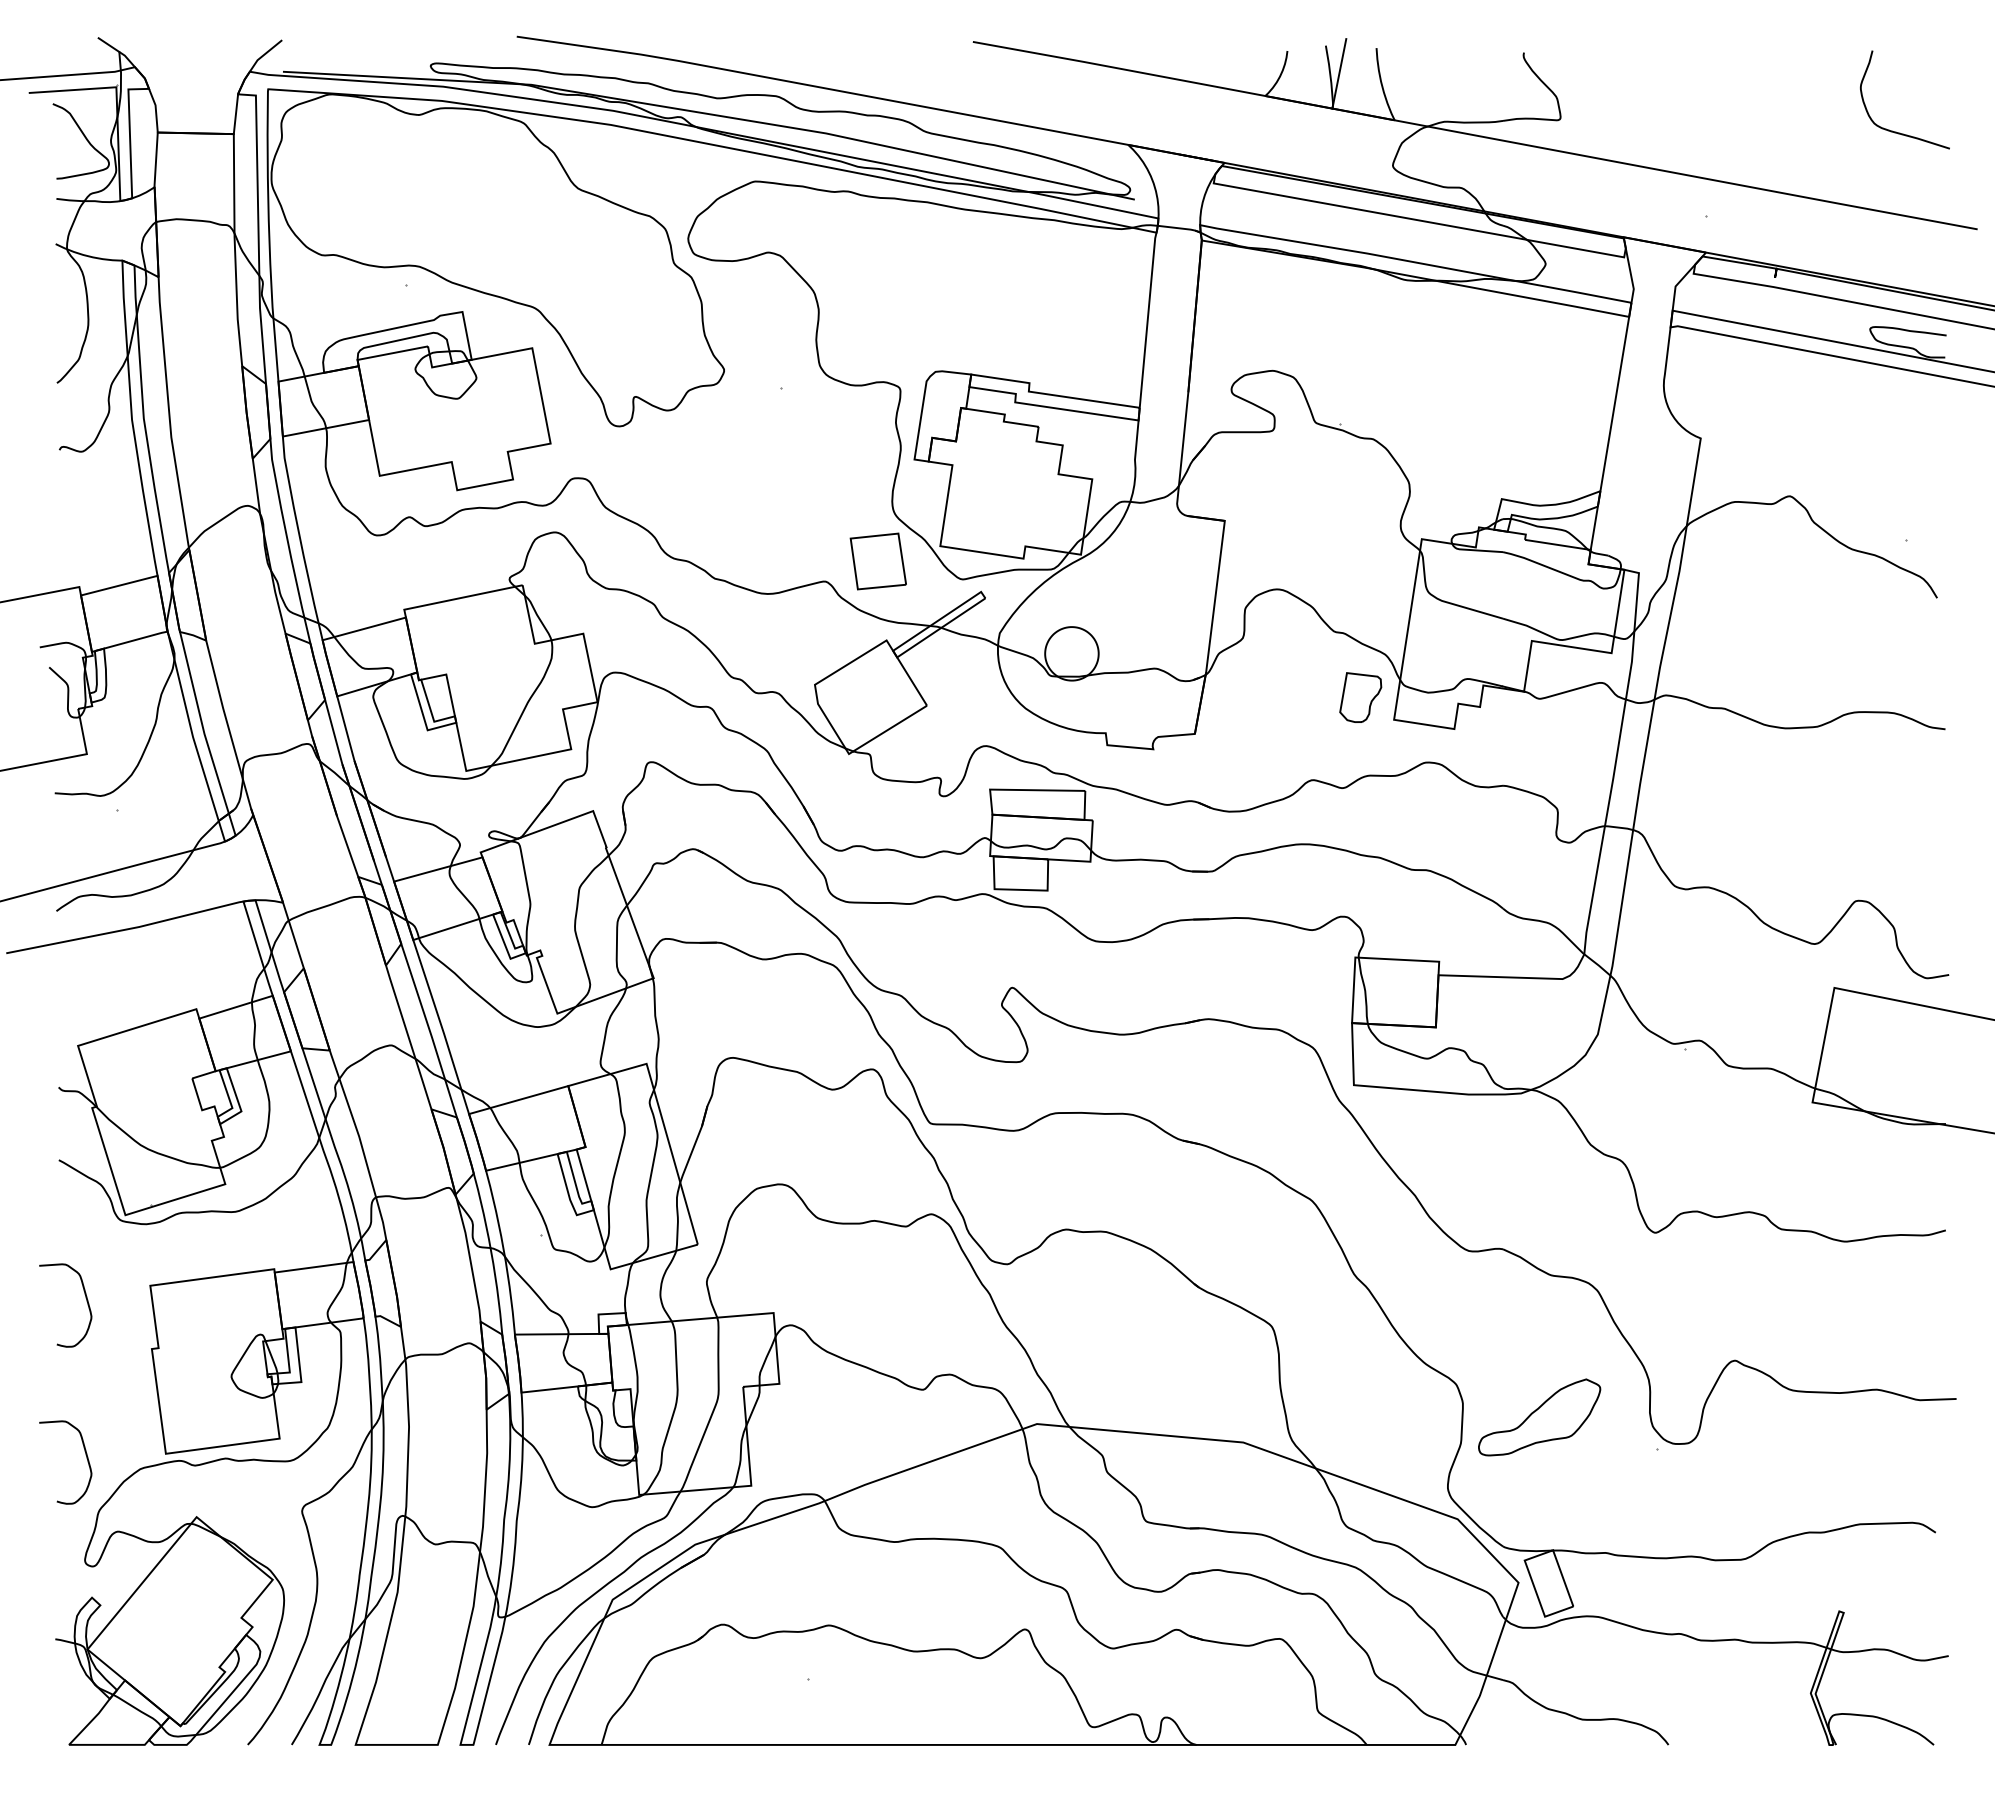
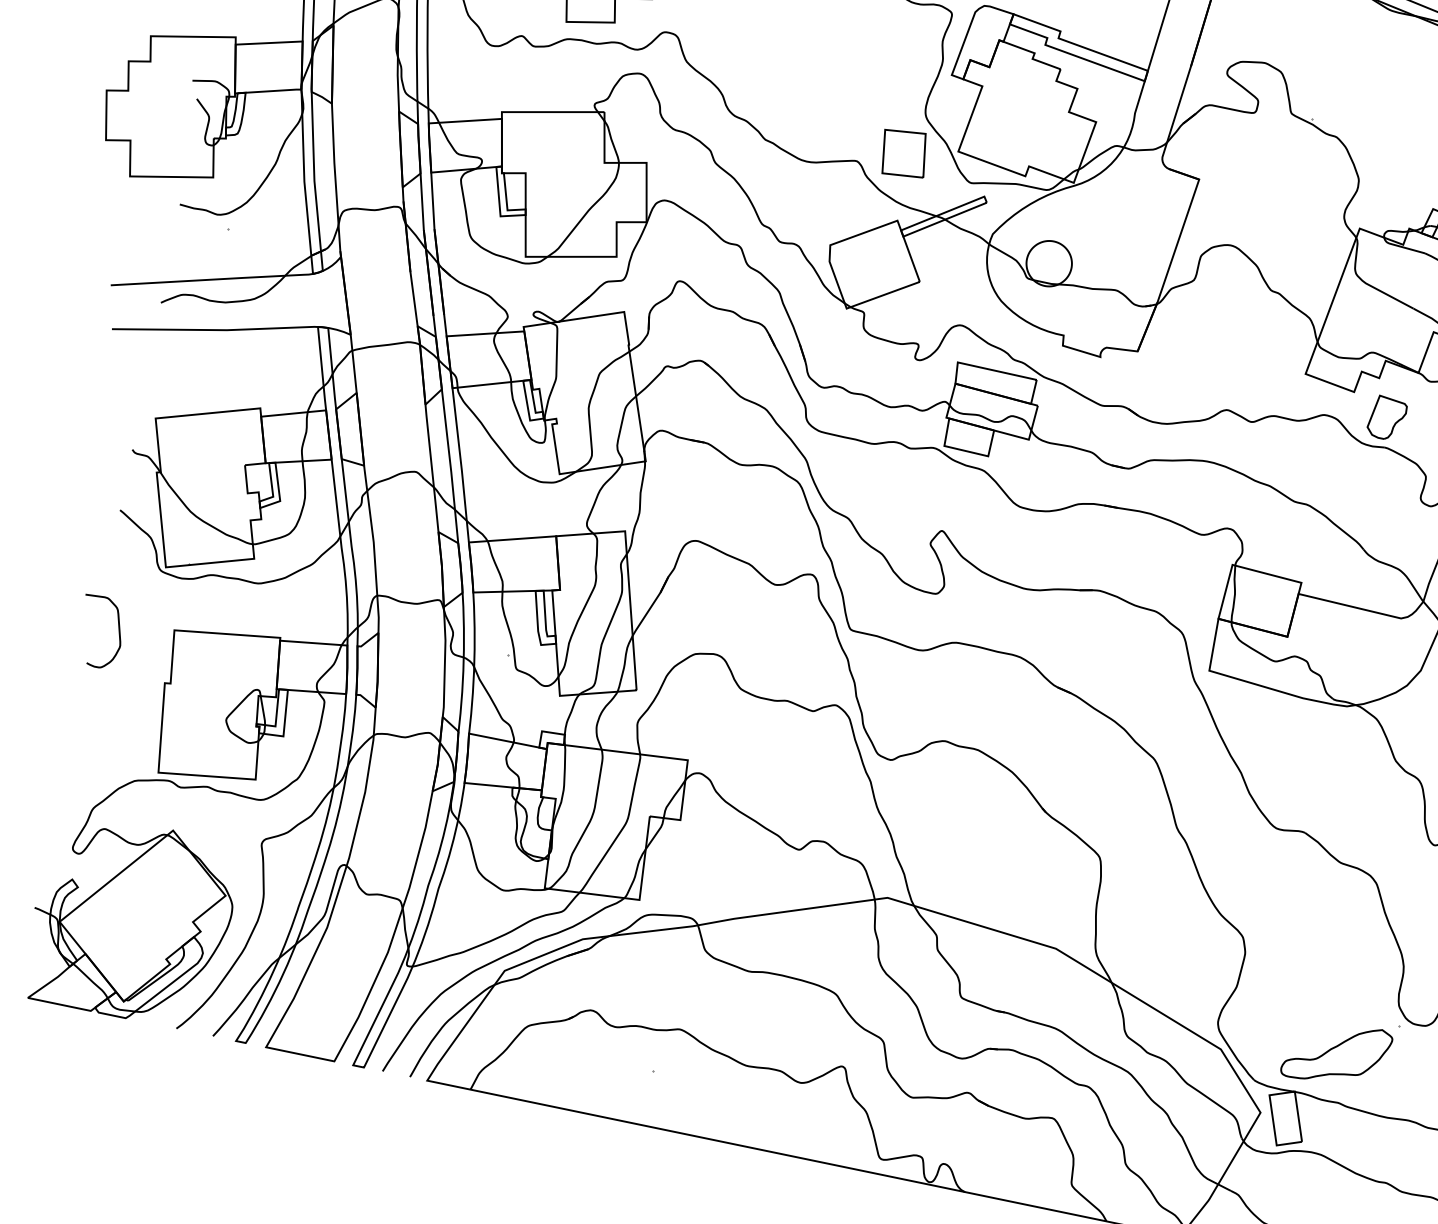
part: (1360, 697) -> (1386, 418), moved
part: (1539, 1417) -> (1336, 1053), moved
curve: (85, 1455) -> (91, 760), removed

